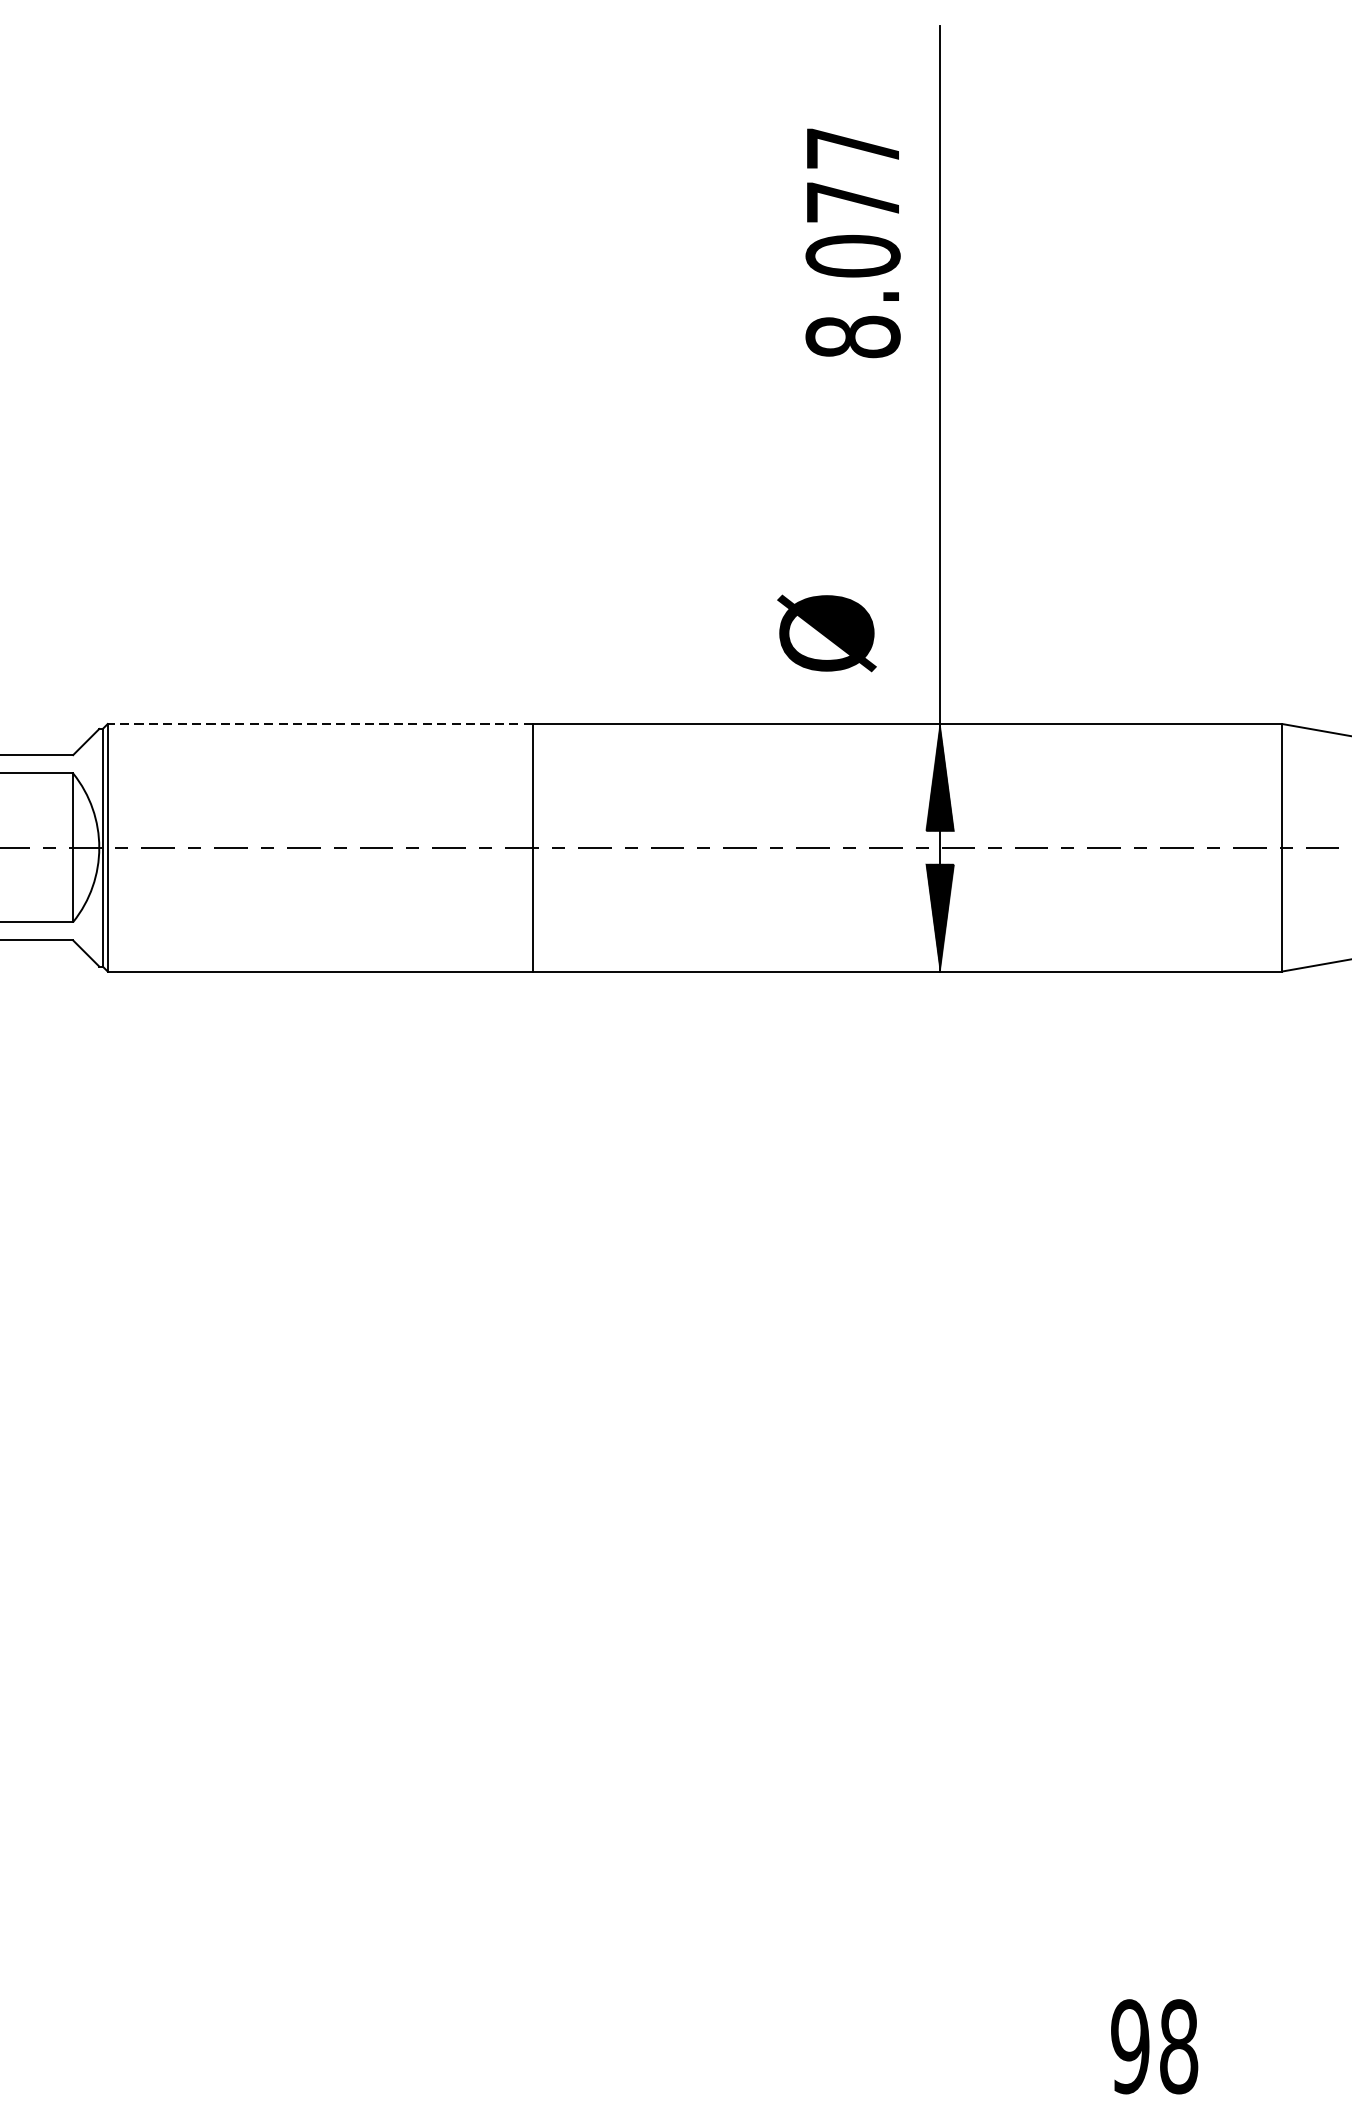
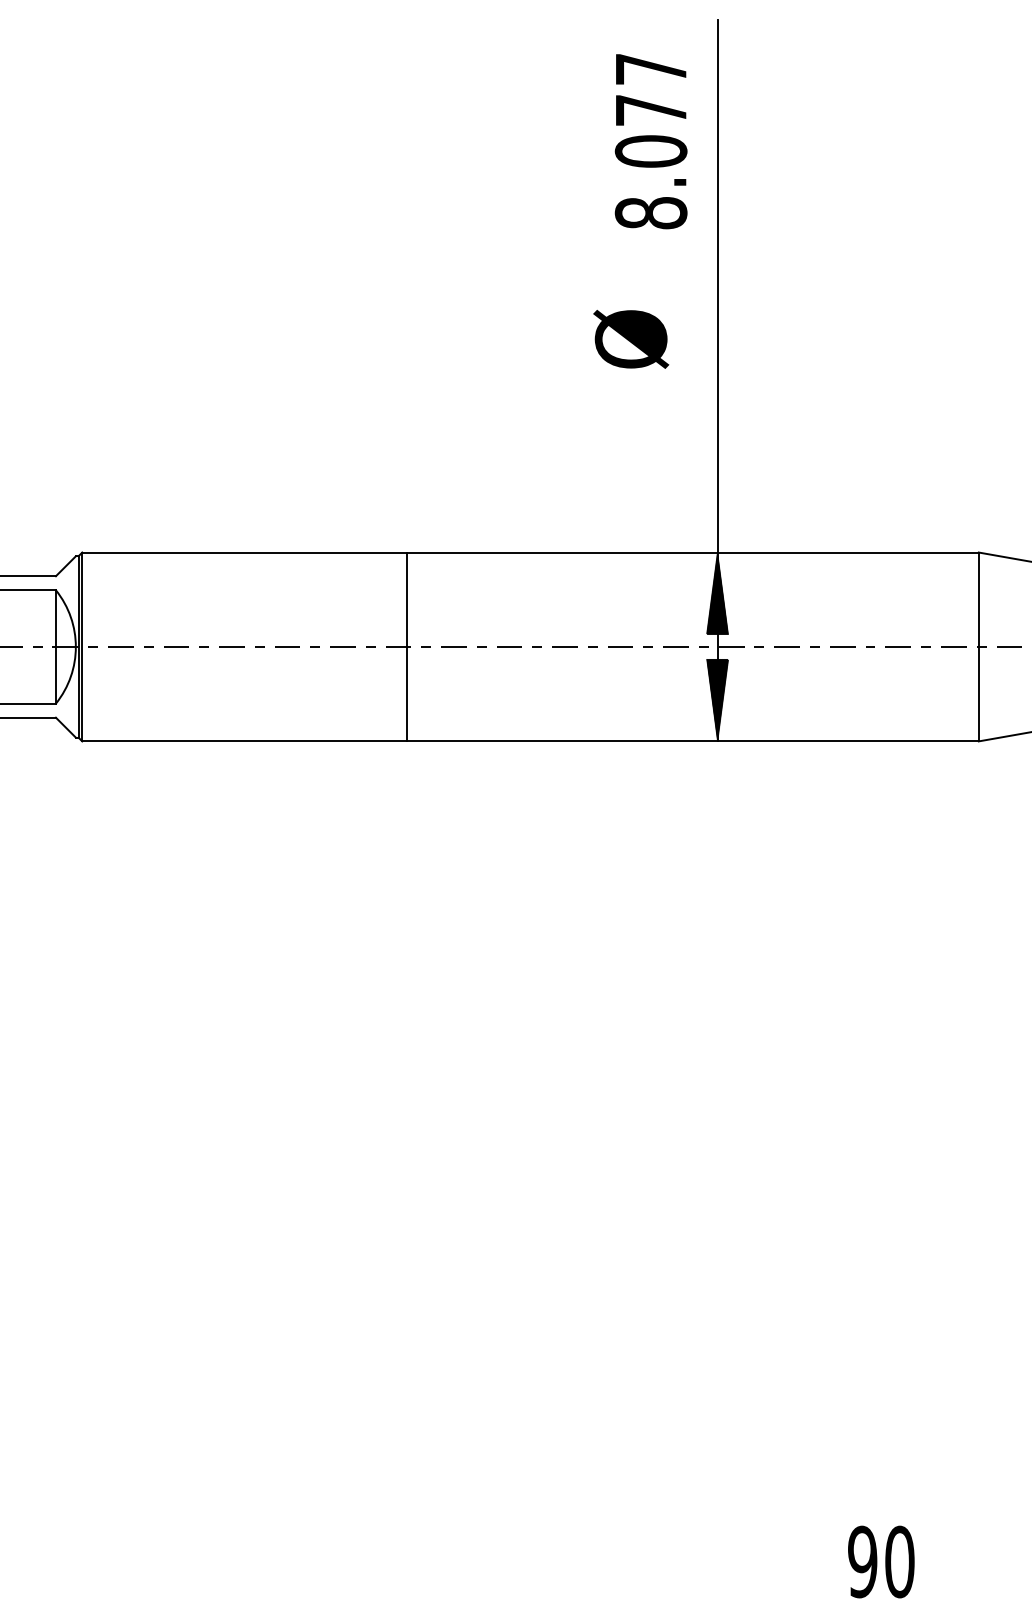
text: (852, 243) -> (650, 141), moved
text: (827, 633) -> (631, 339), moved
line: (318, 723) -> (243, 552), dashed -> solid
text: (1178, 2047) -> (899, 1562), 98 -> 90

